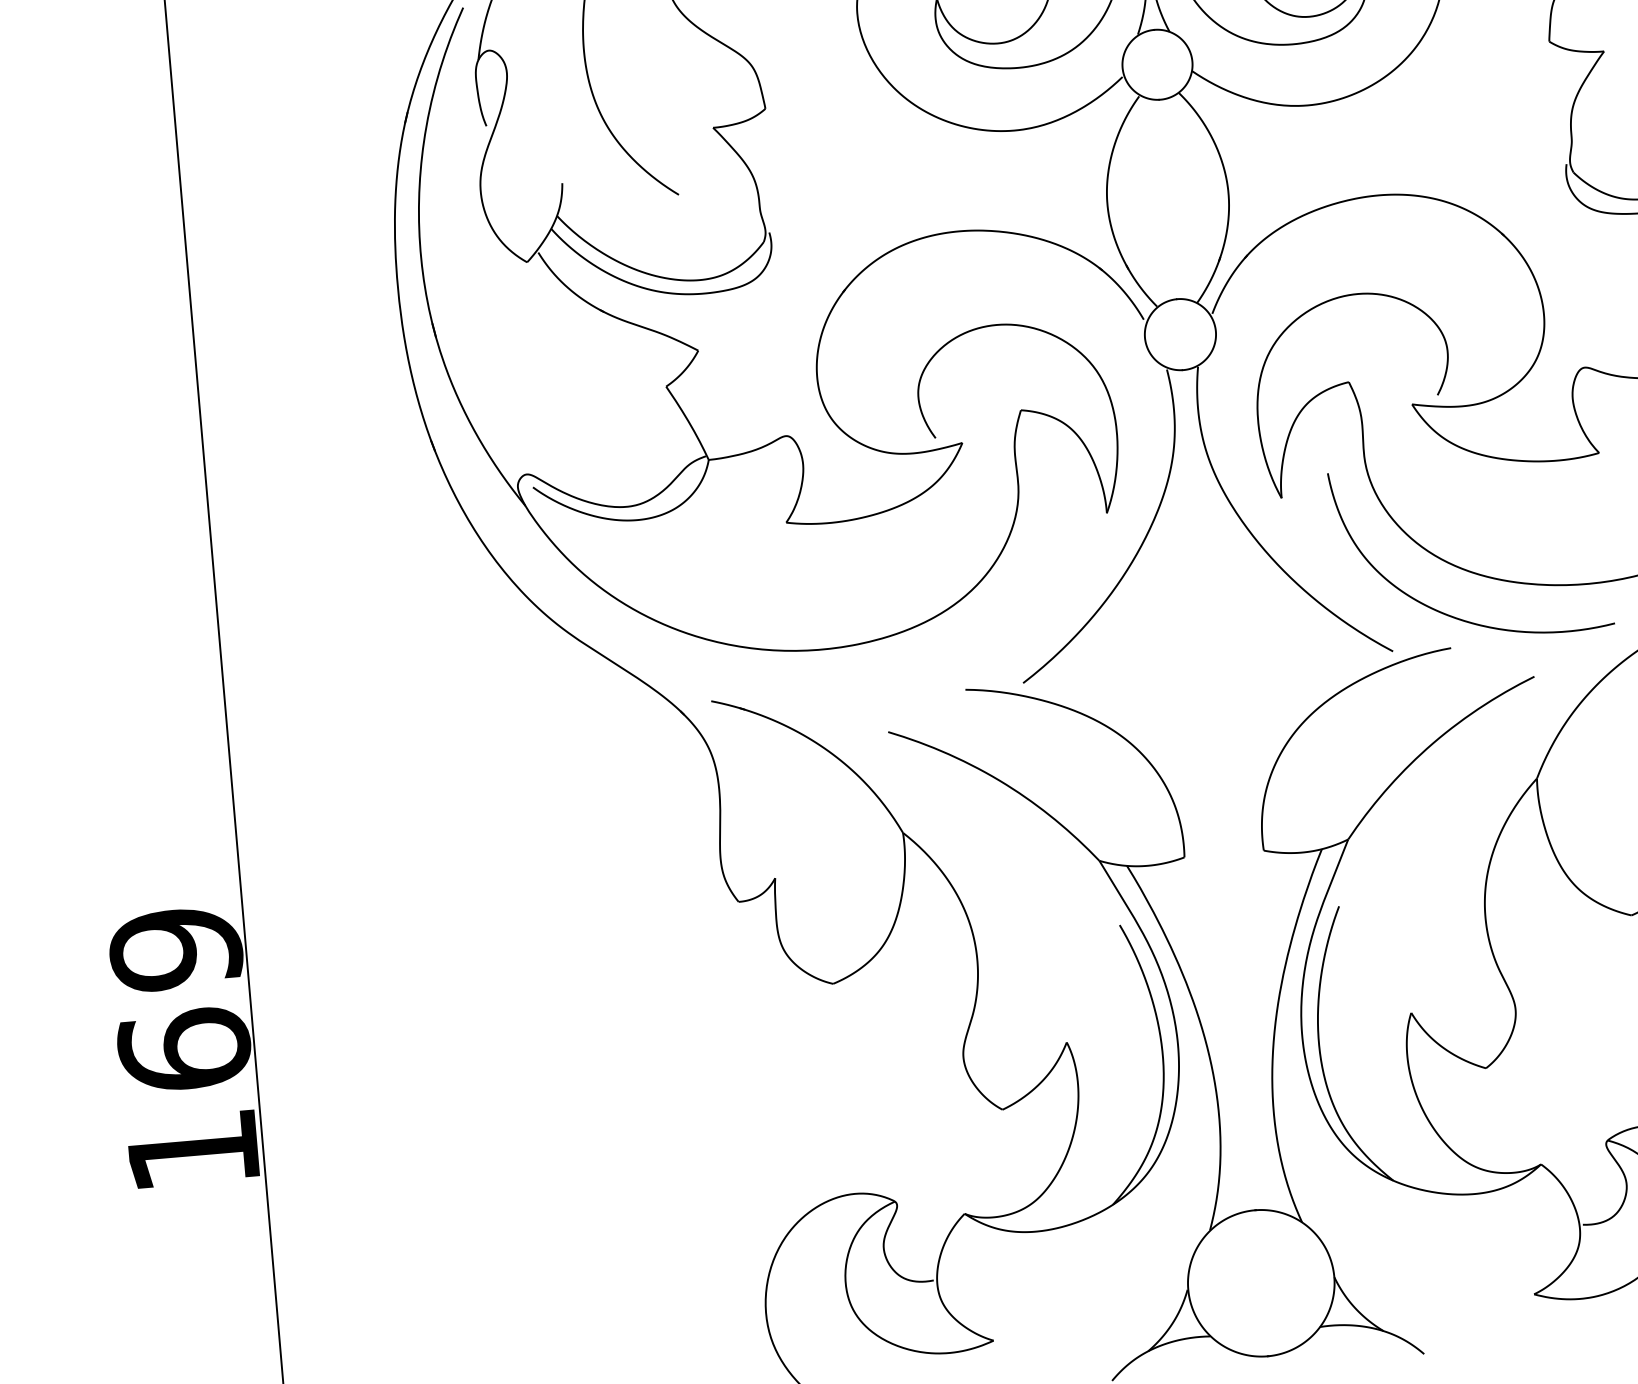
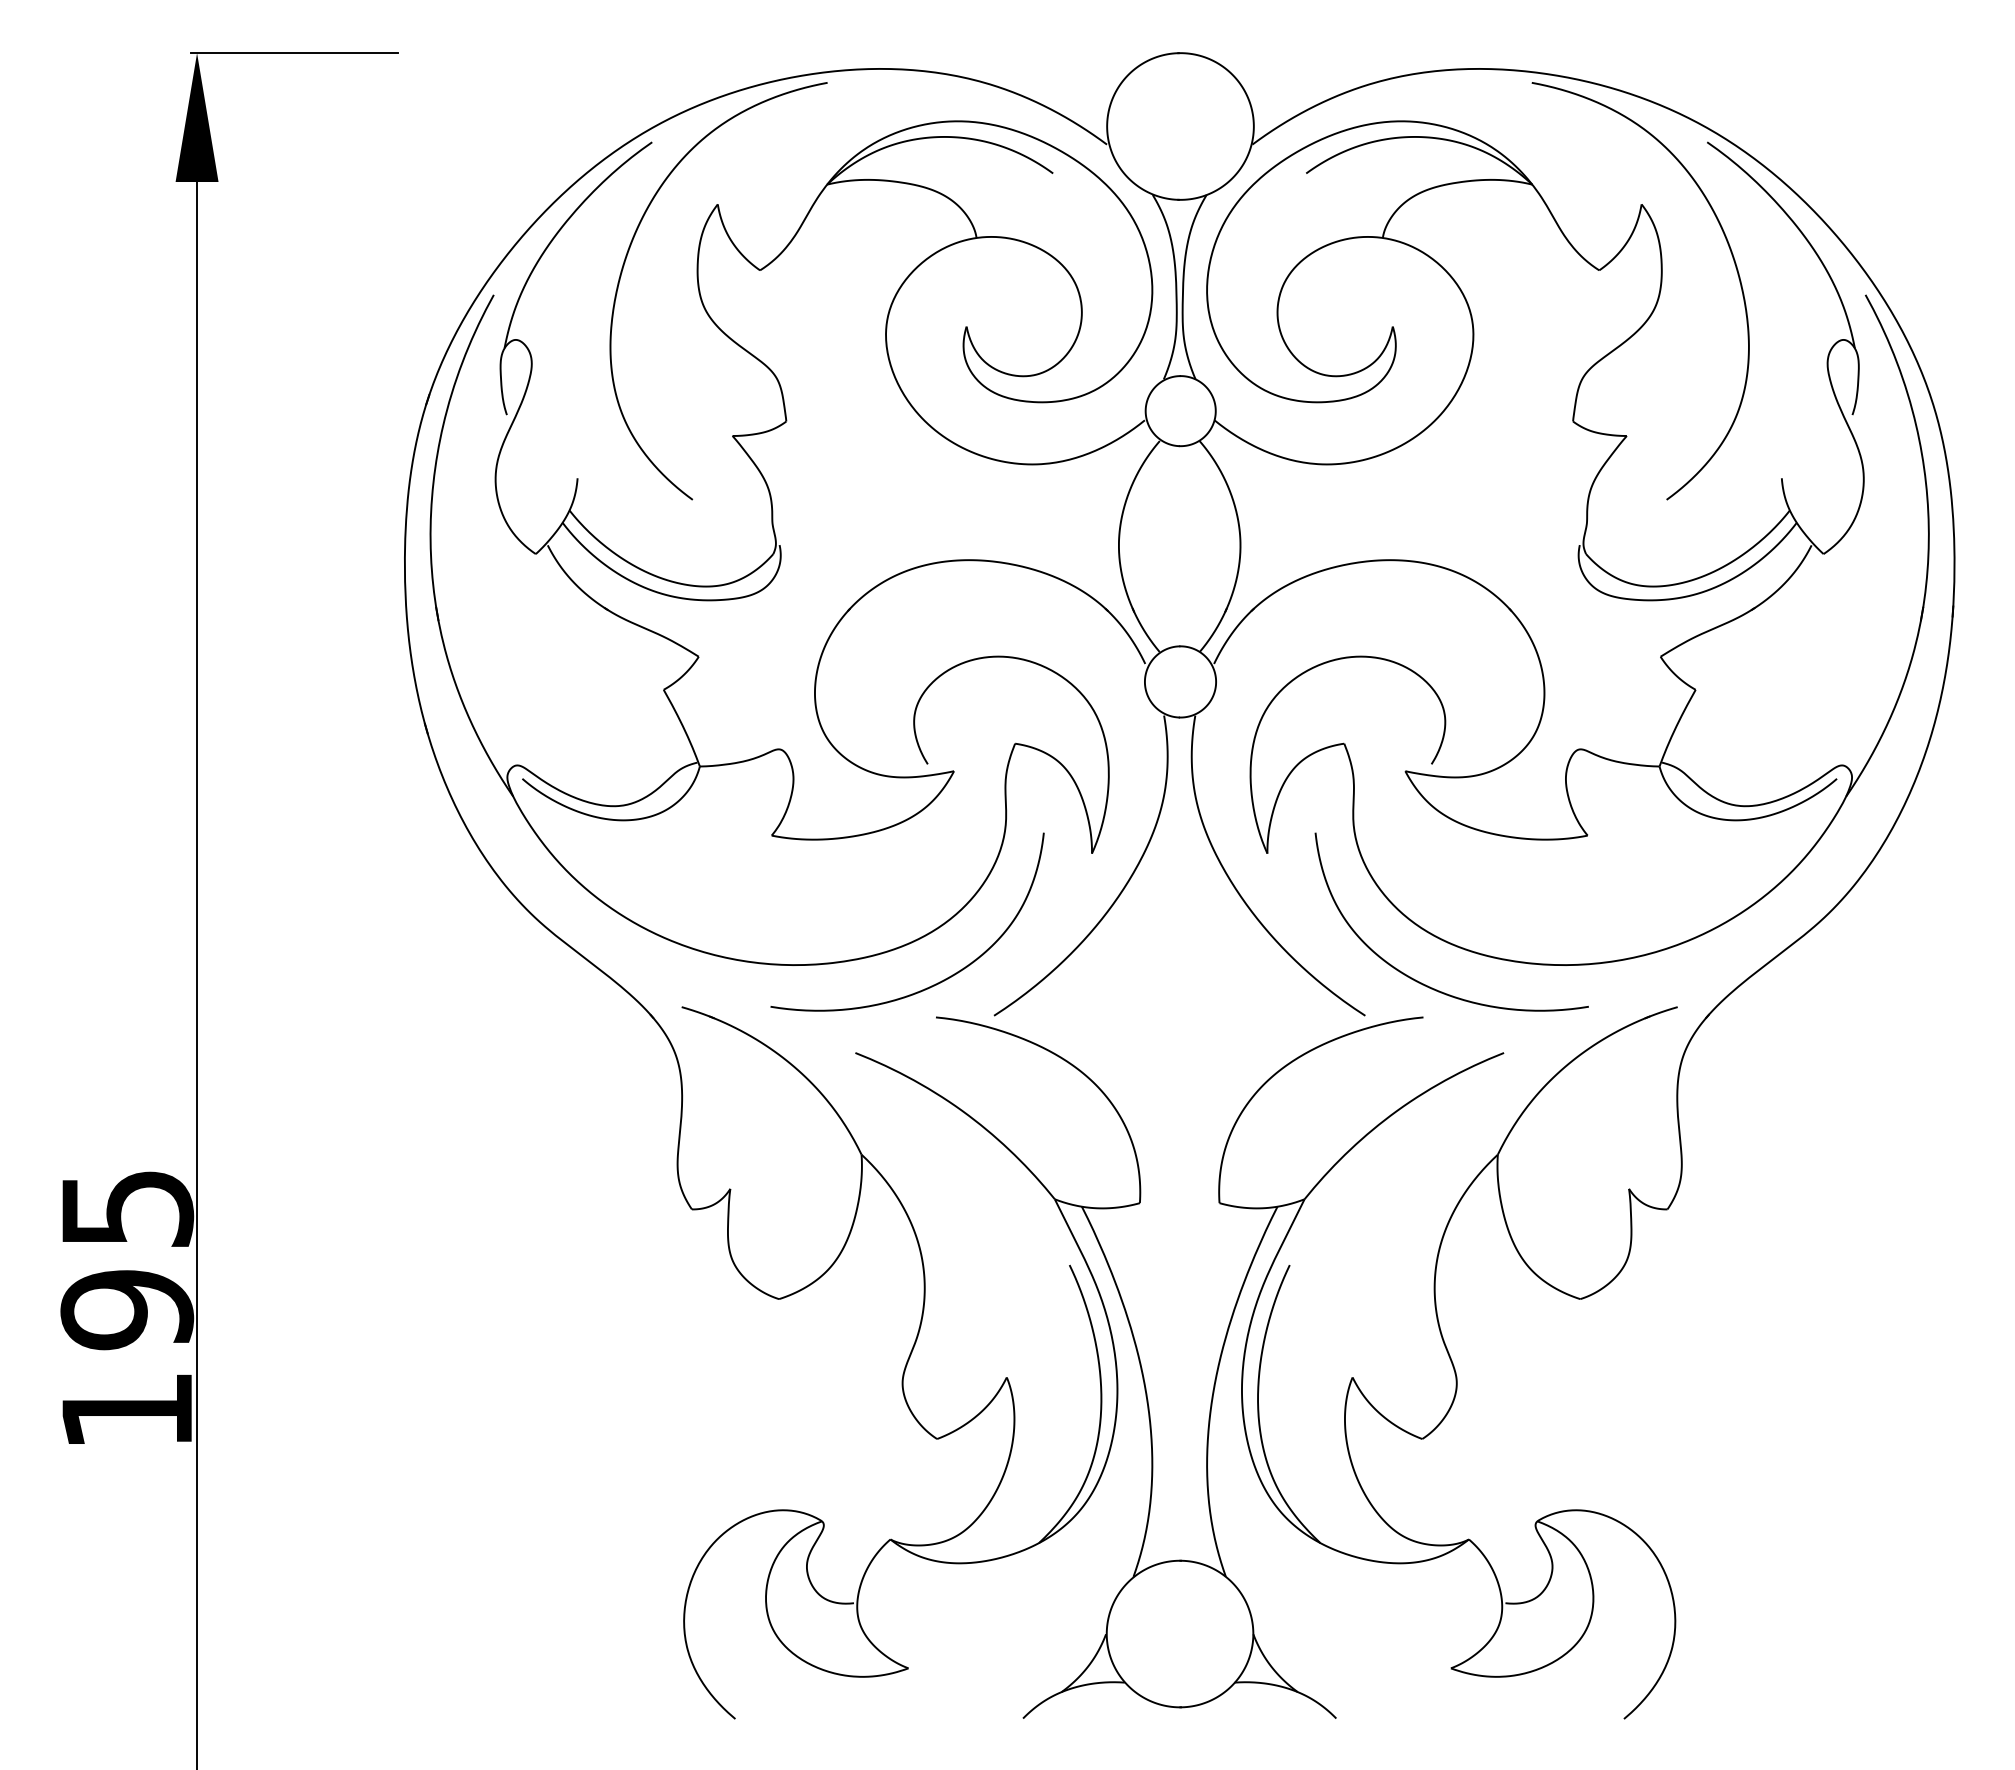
curve: (963, 654) -> (937, 982), added
text: (180, 1000) -> (127, 1259), 169 -> 195

